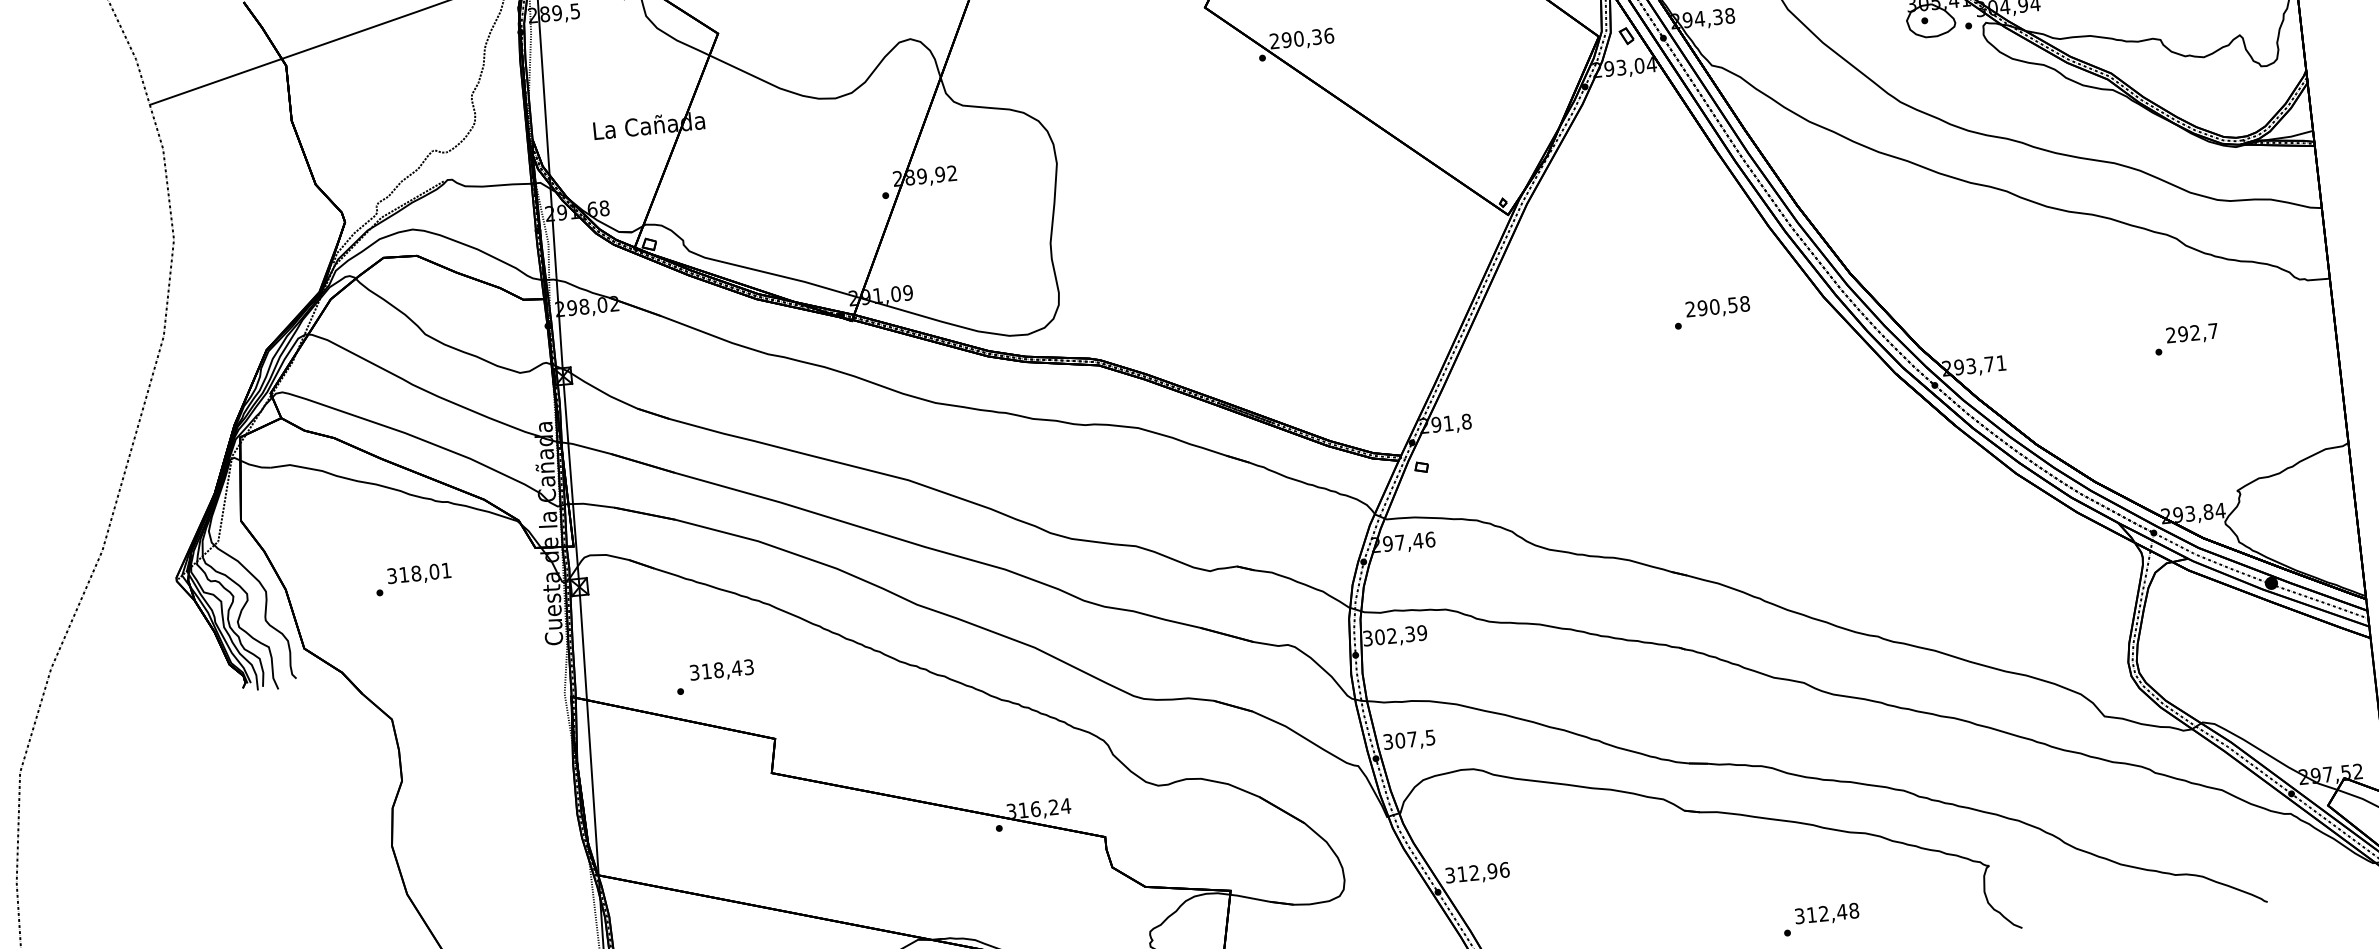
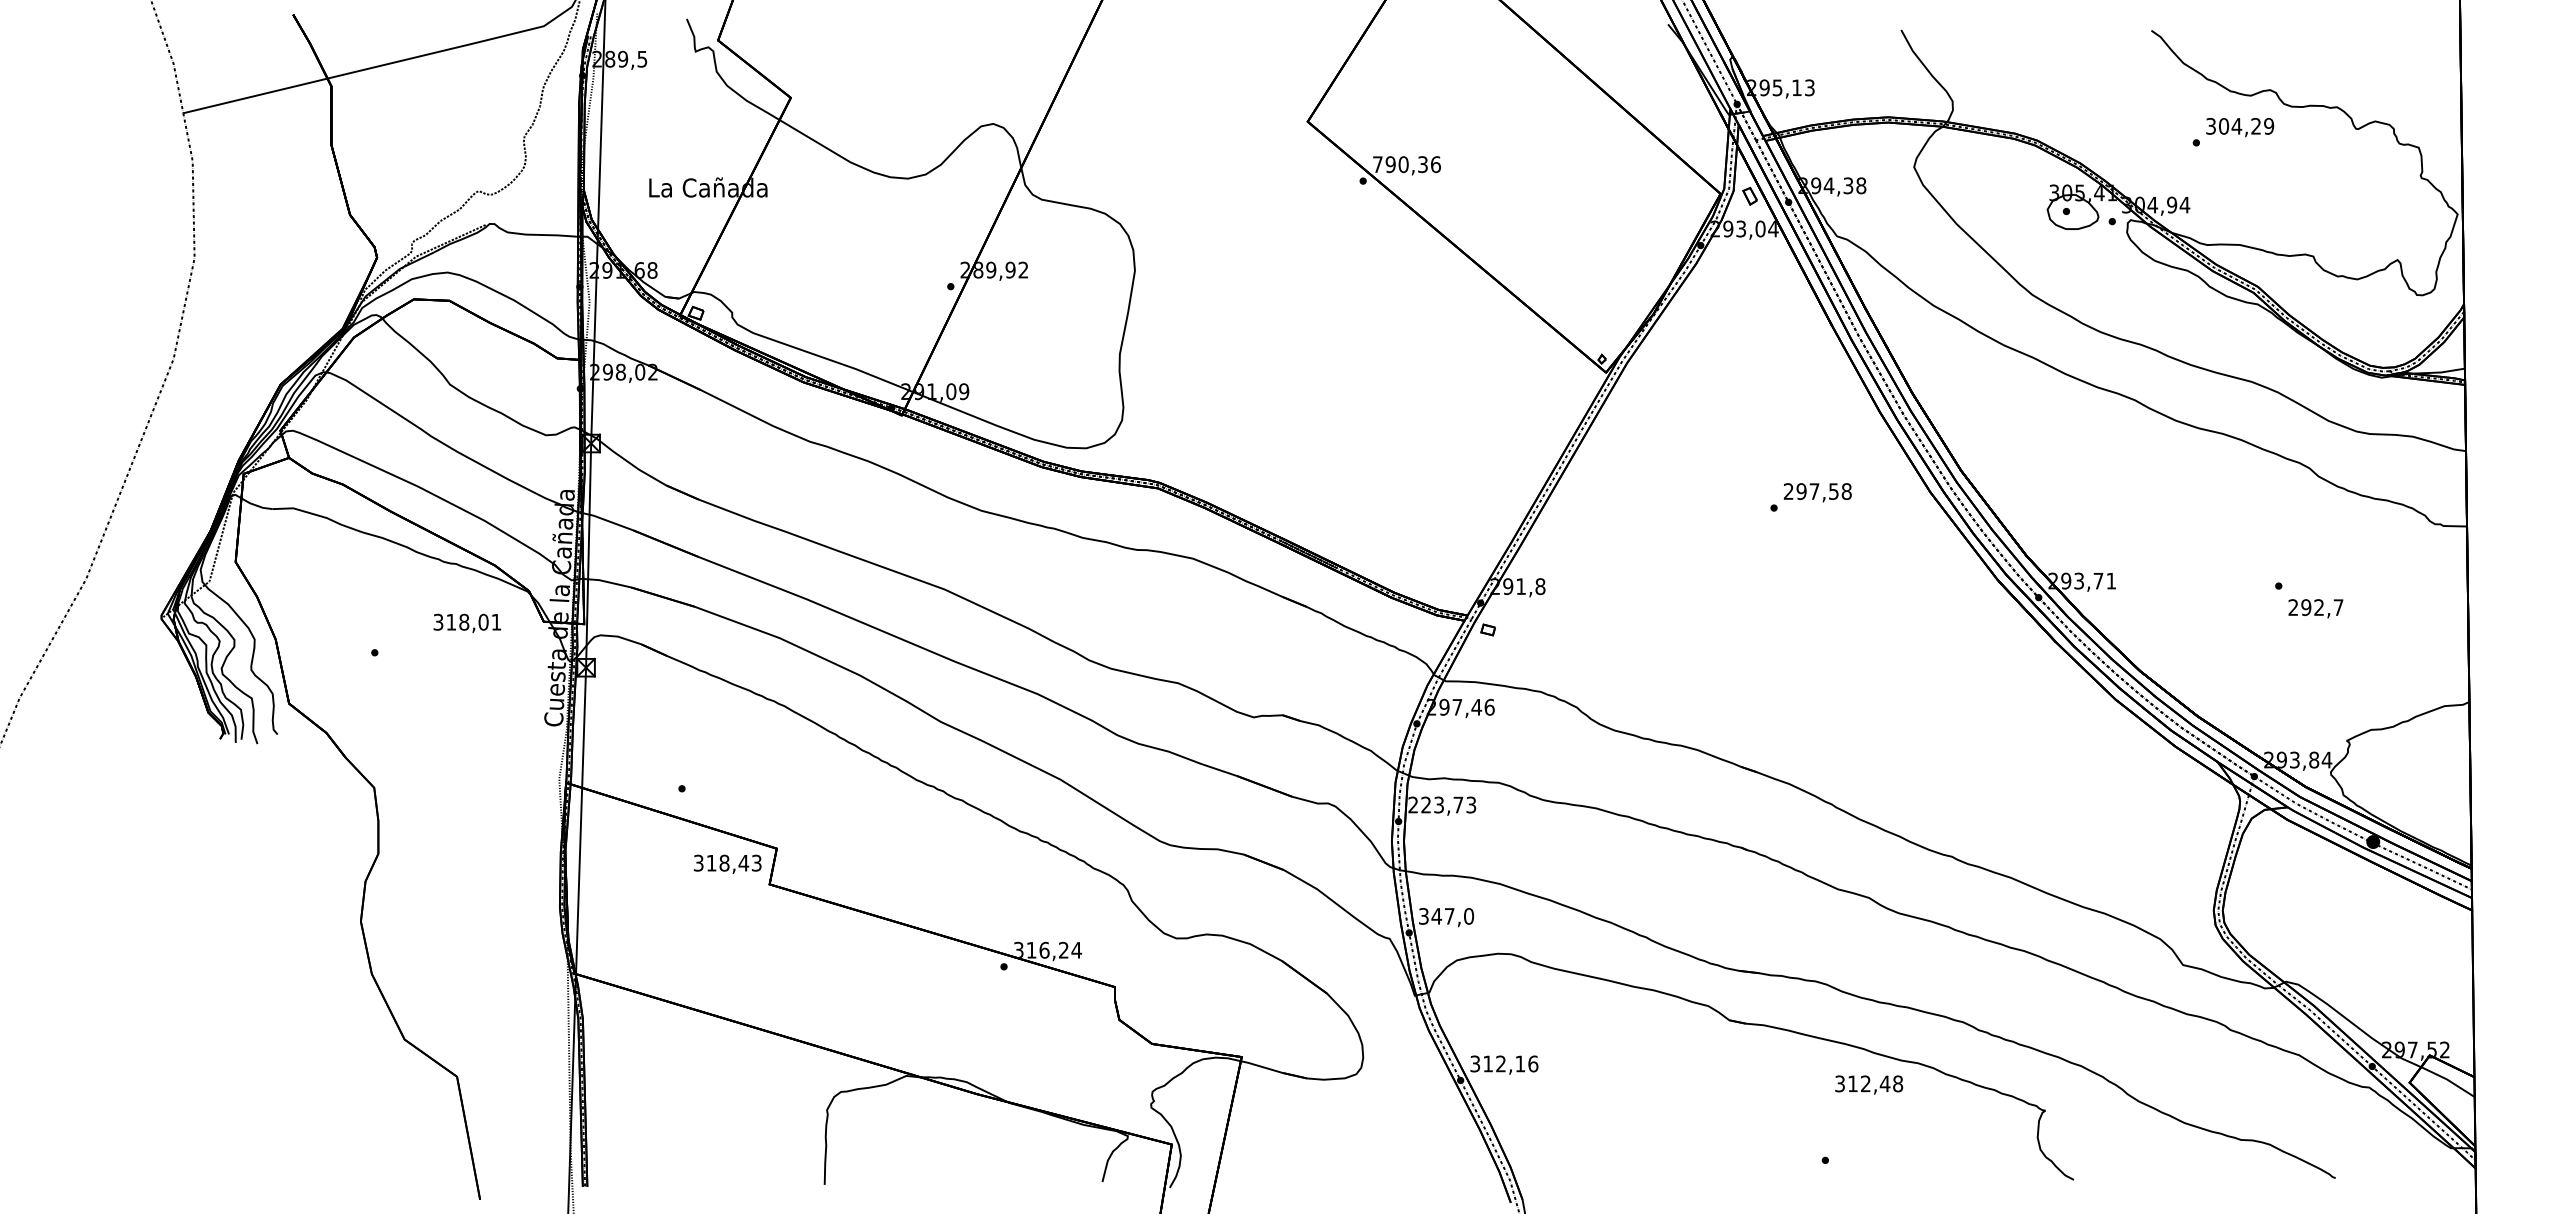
text: (1274, 41) -> (1377, 164), 290,36 -> 790,36
text: (1714, 306) -> (1814, 491), 290,58 -> 297,58
text: (2191, 334) -> (2315, 608), moved
text: (419, 573) -> (467, 622), moved
text: (1395, 635) -> (1442, 804), 302,39 -> 223,73
text: (721, 670) -> (727, 863), moved
text: (1415, 739) -> (1452, 916), 307,5 -> 347,0
text: (1492, 870) -> (1520, 1063), 312,96 -> 312,16
text: (1827, 914) -> (1869, 1084), moved

